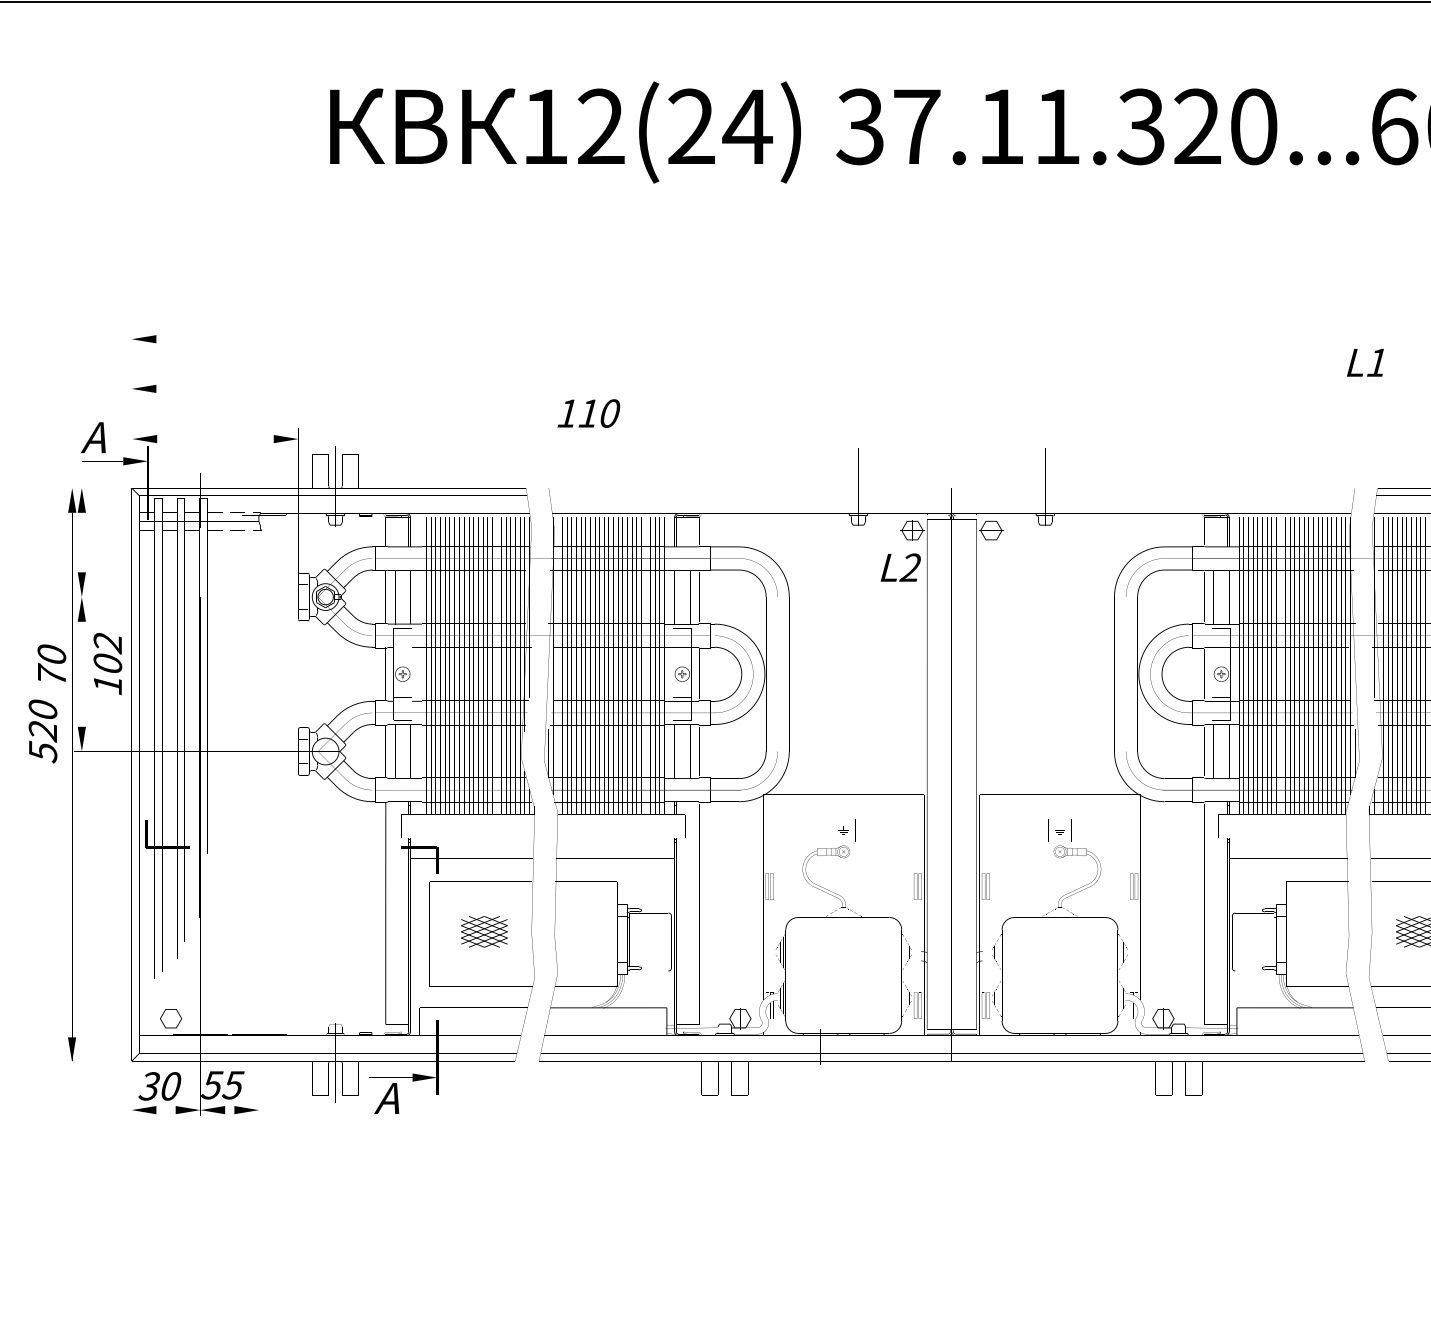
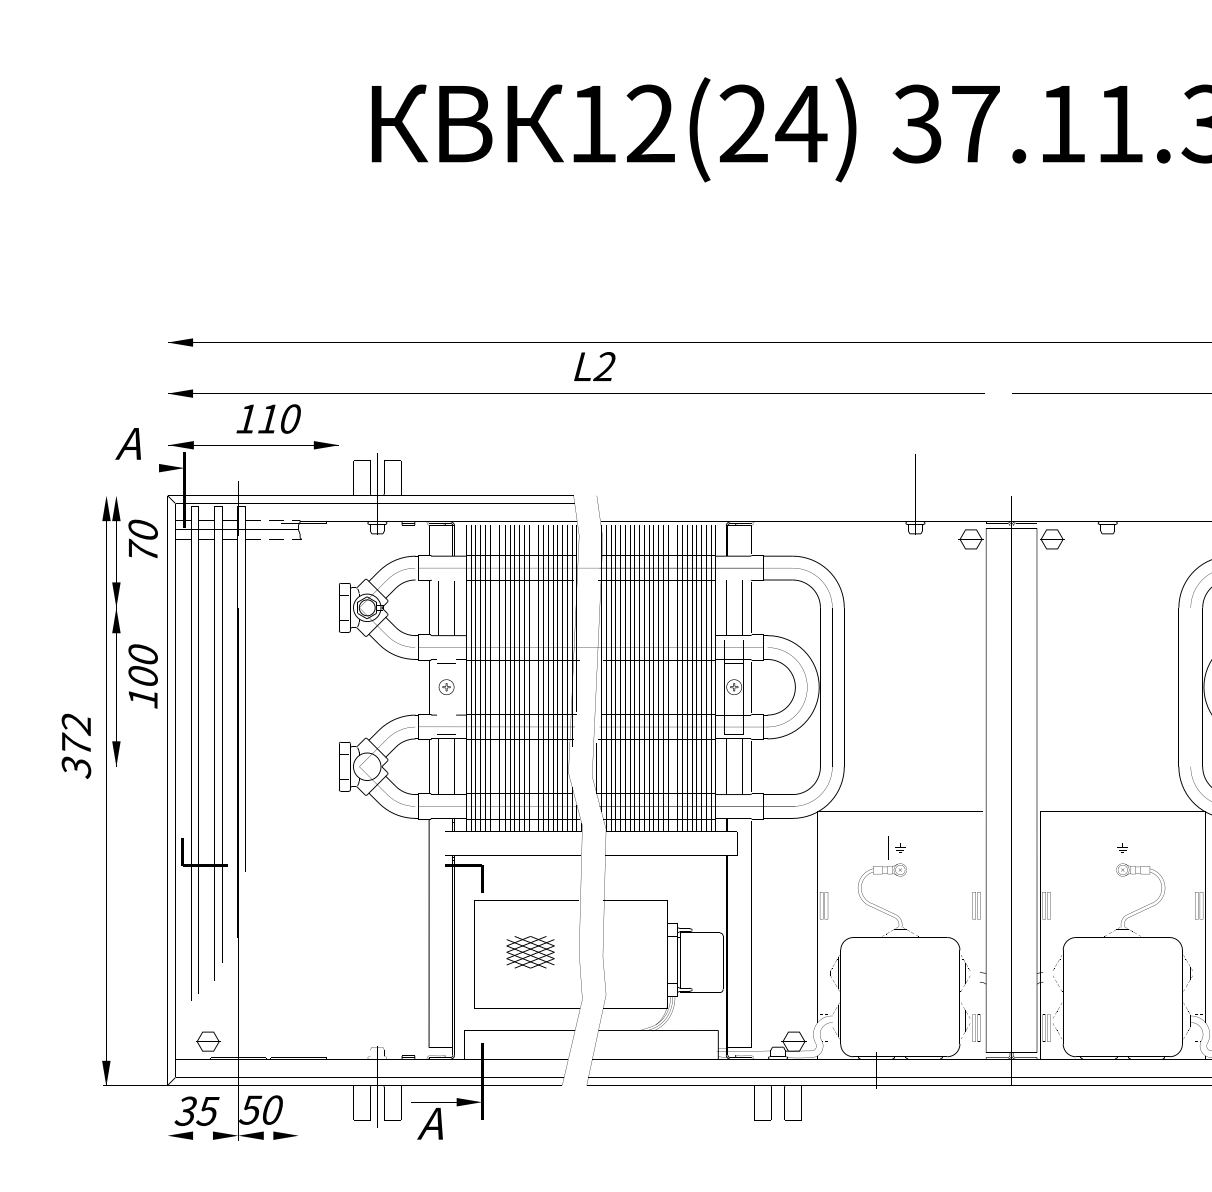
text: (588, 413) -> (268, 418), moved
text: (900, 567) -> (594, 366), moved
text: (107, 643) -> (142, 655), 102 -> 100
text: (51, 662) -> (142, 538), moved
text: (42, 731) -> (75, 746), 520 -> 372
text: (232, 1084) -> (271, 1109), 55 -> 50
text: (170, 1086) -> (207, 1111), 30 -> 35

